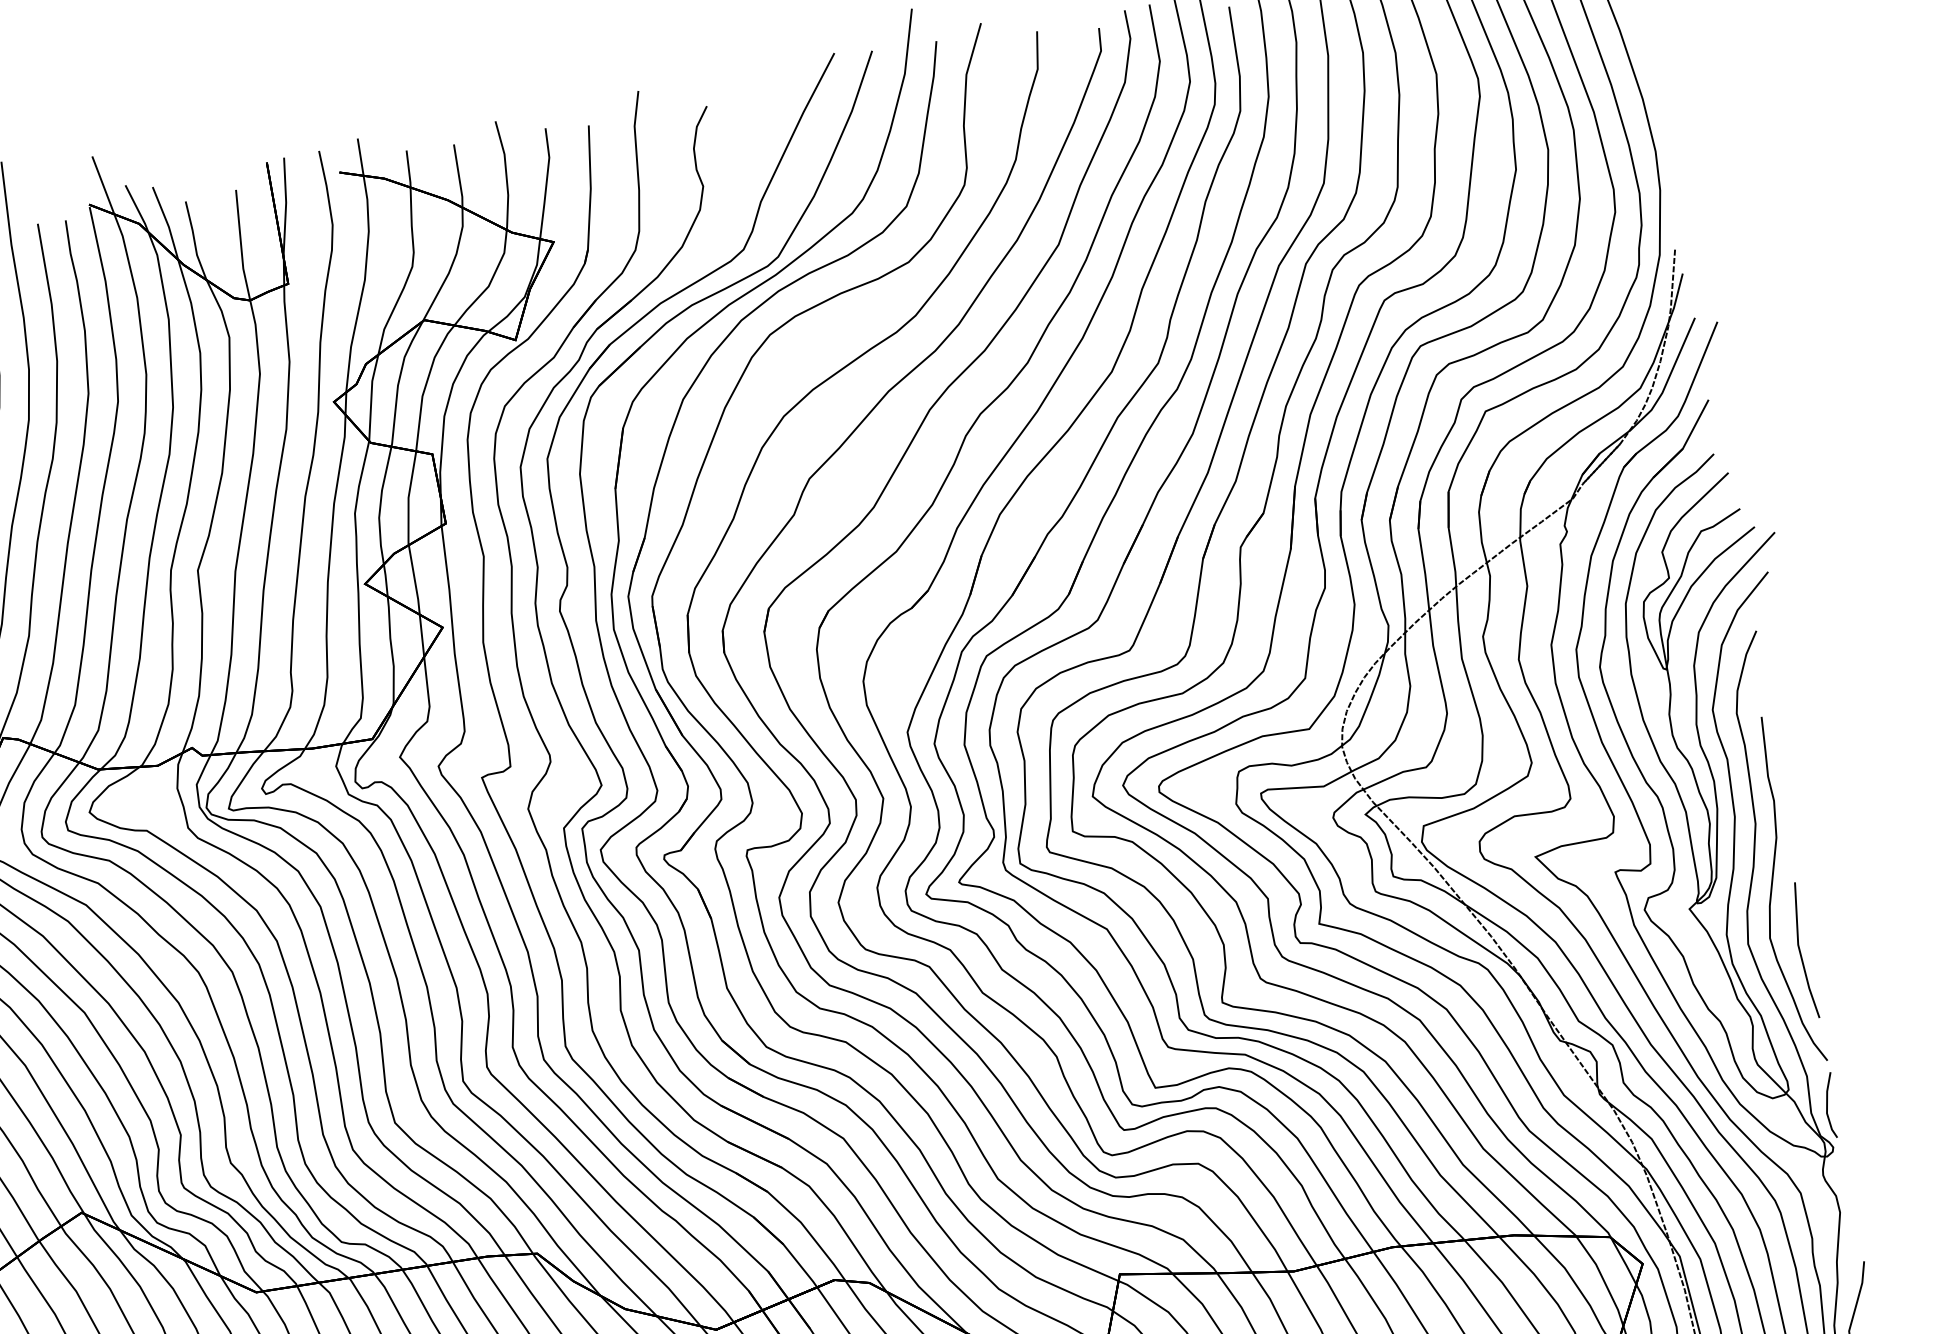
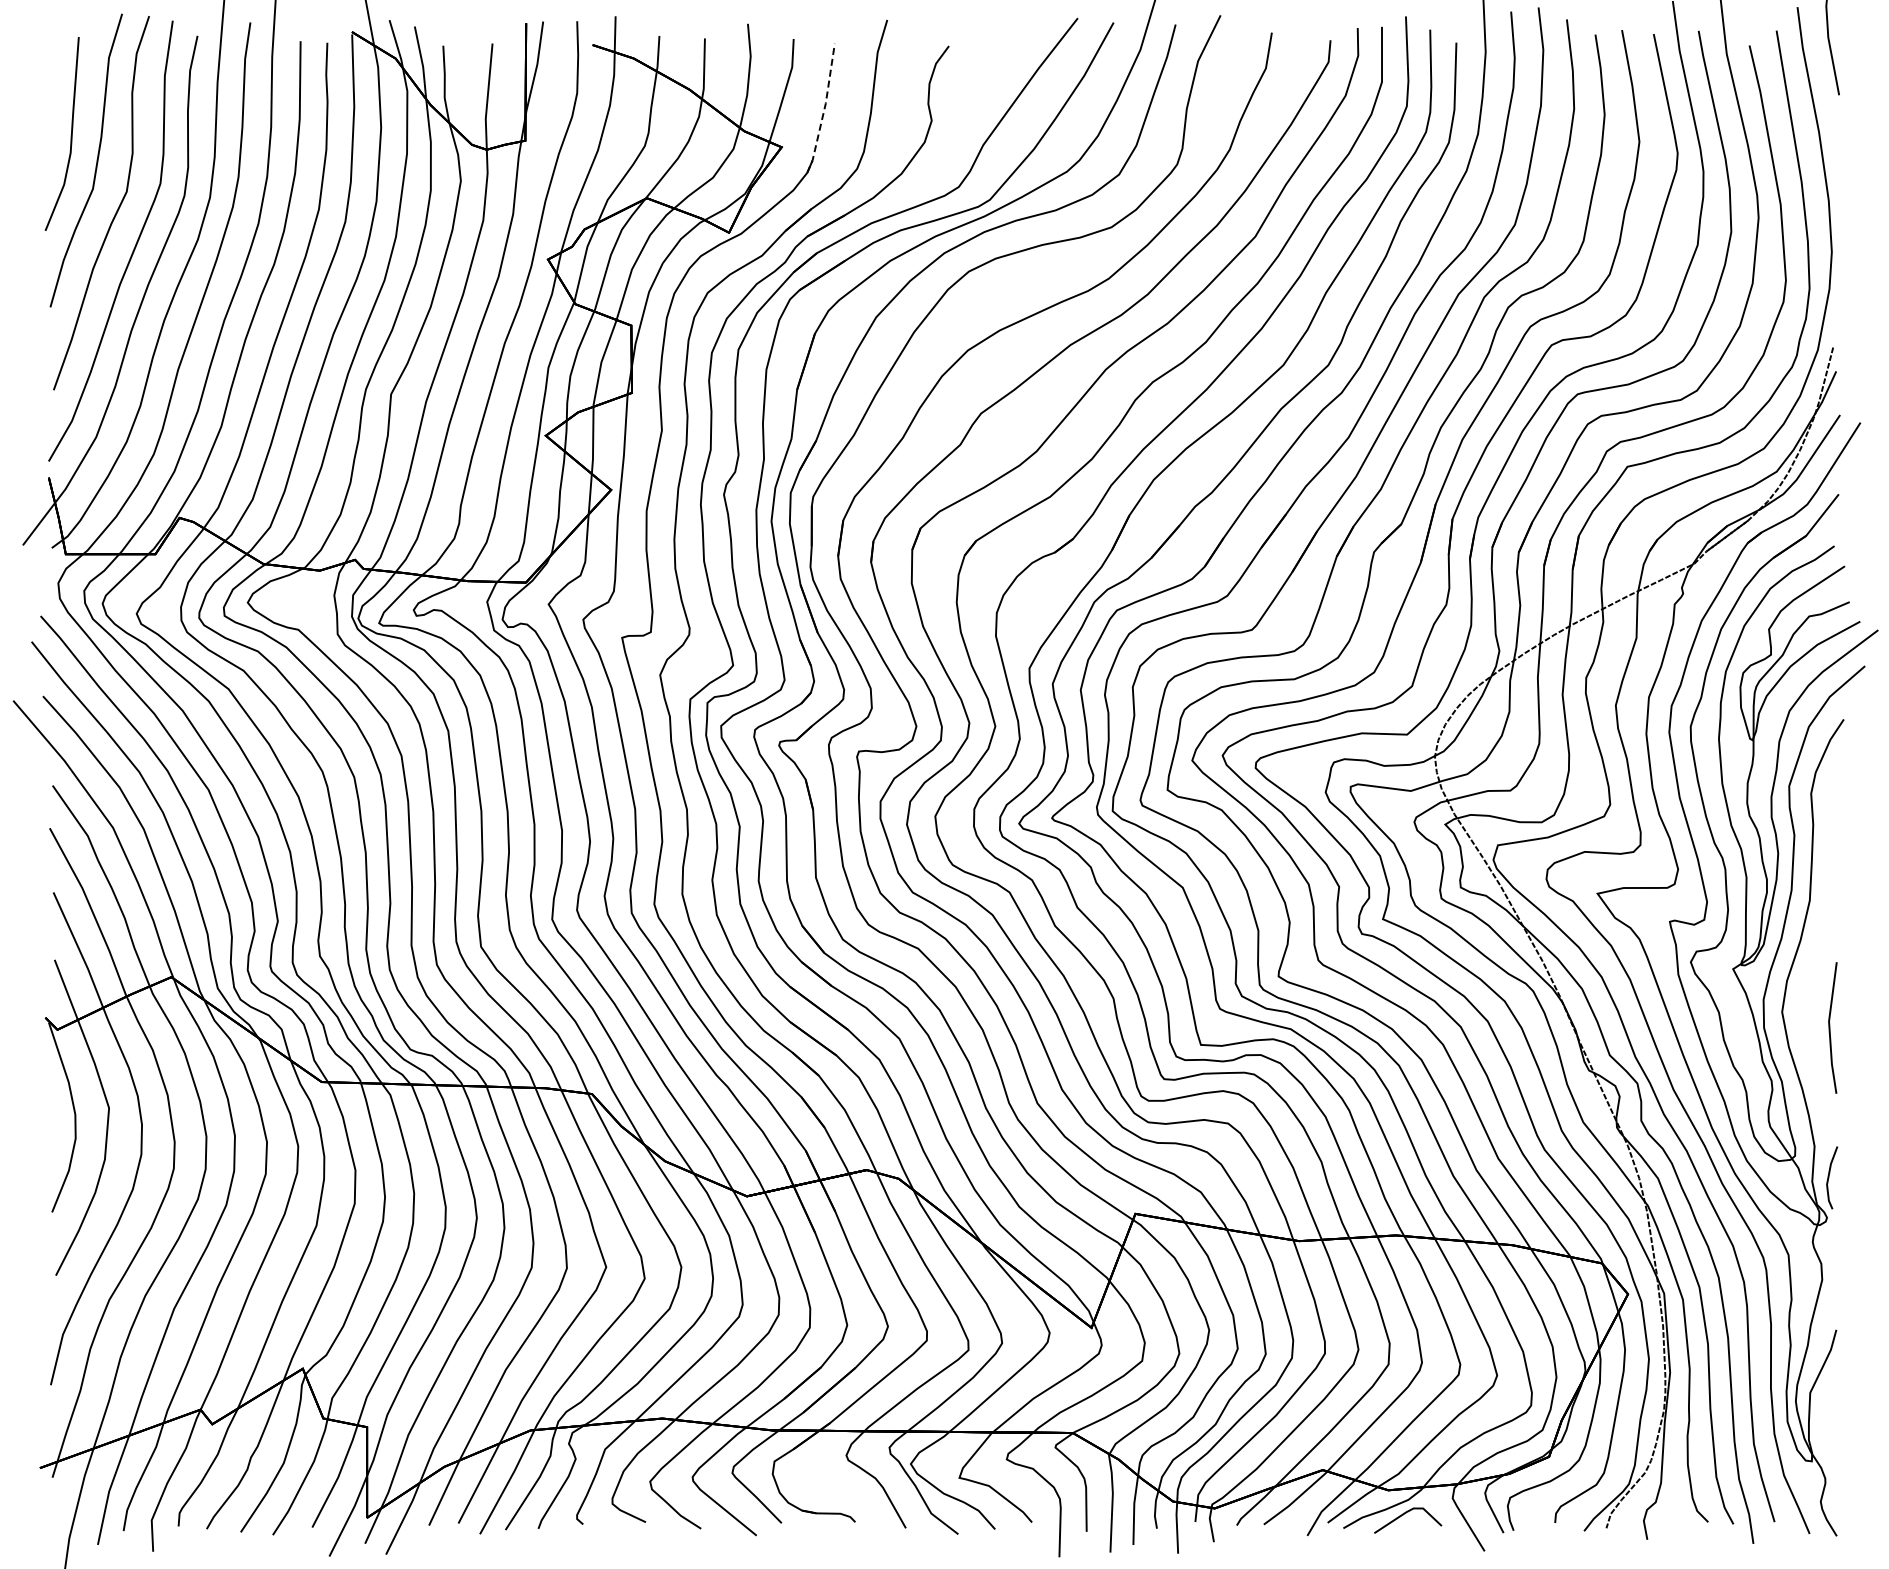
line: (590, 195) -> (824, 109), solid -> dashed
curve: (1772, 889) -> (1814, 965), removed

